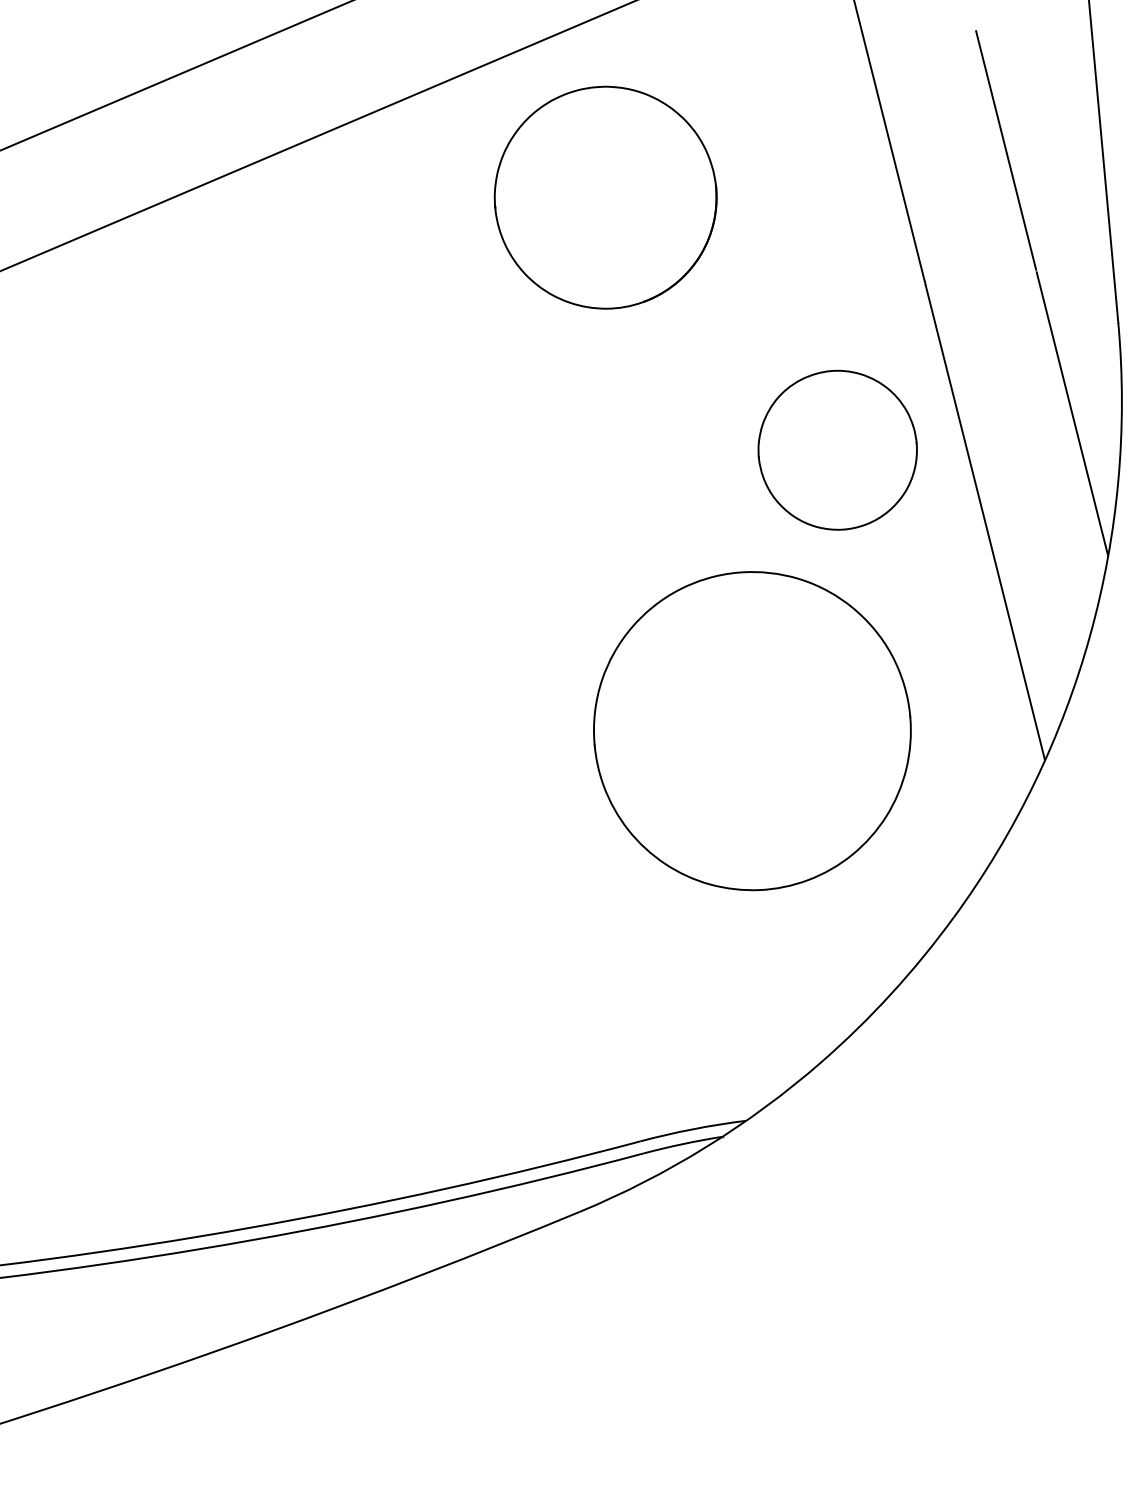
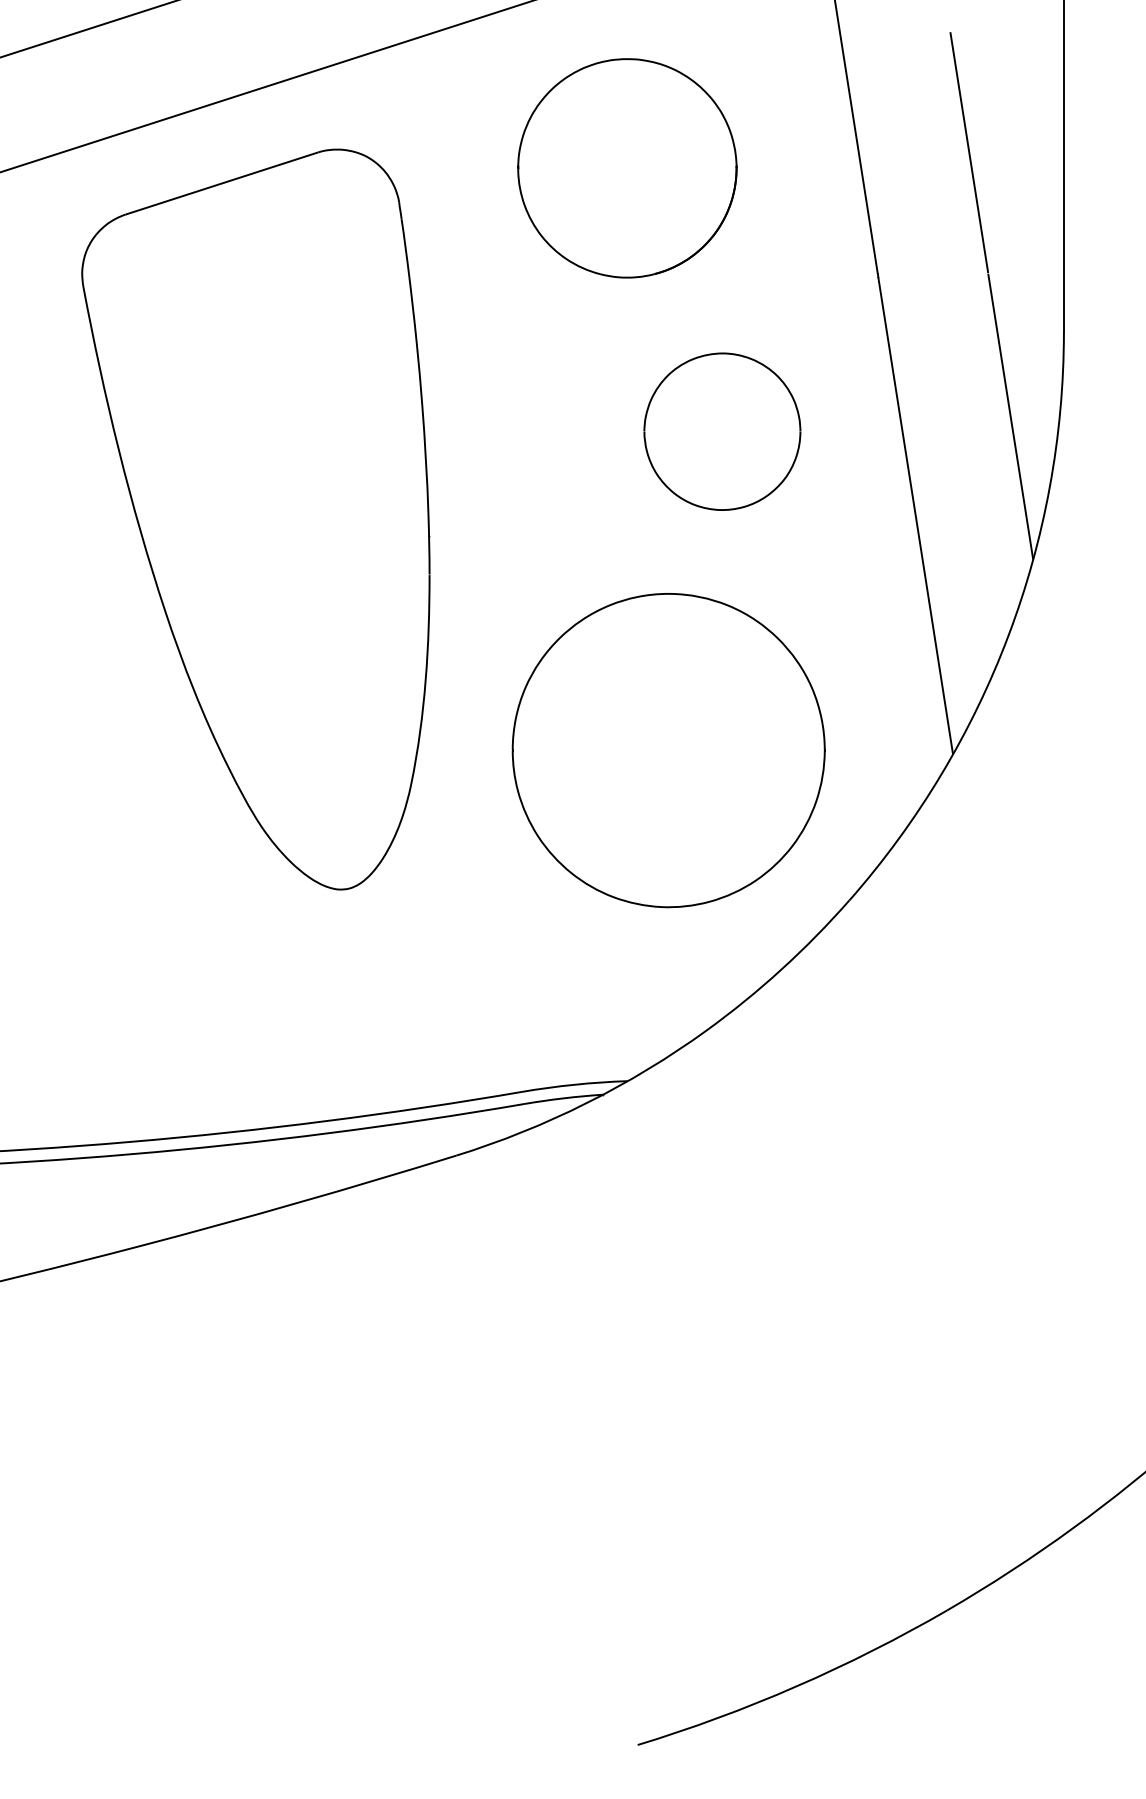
part: (605, 197) -> (627, 168), moved
part: (837, 450) -> (722, 431), moved
part: (317, 587) -> (255, 519), added
part: (752, 731) -> (668, 750), moved

